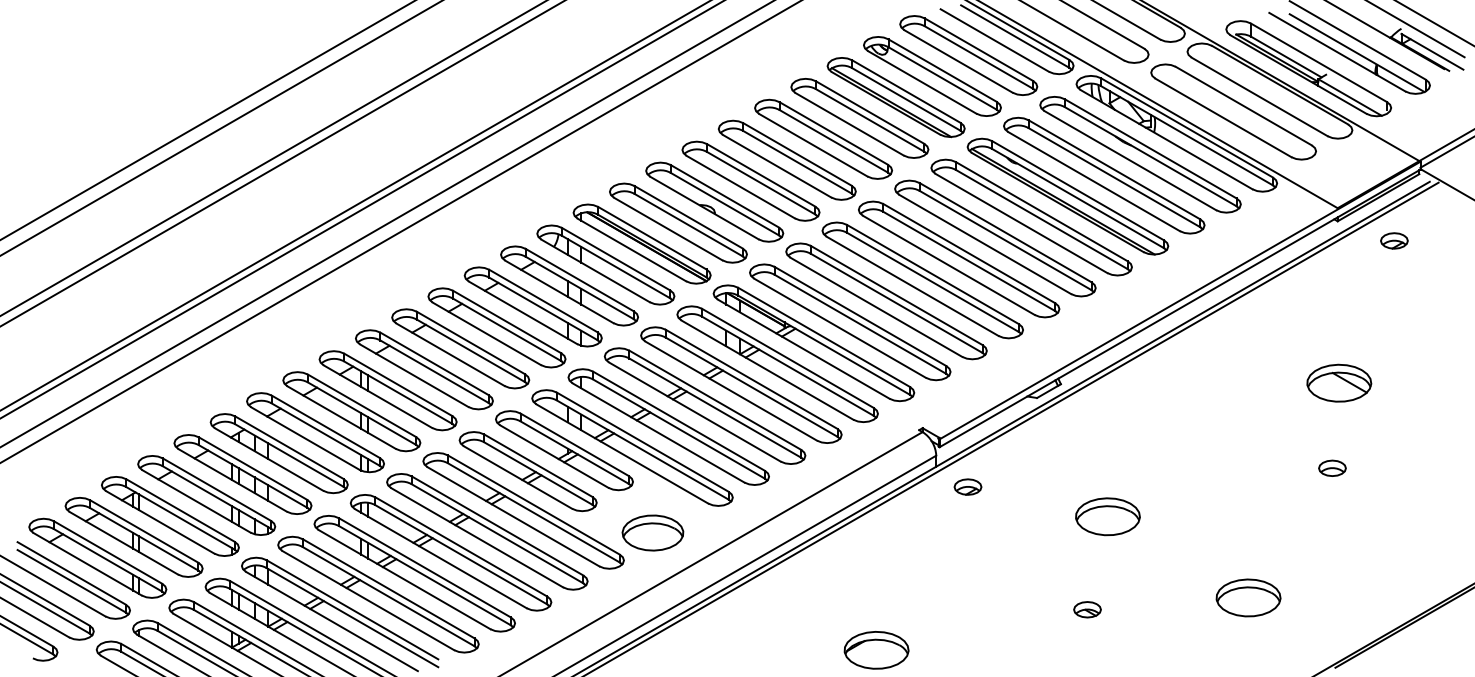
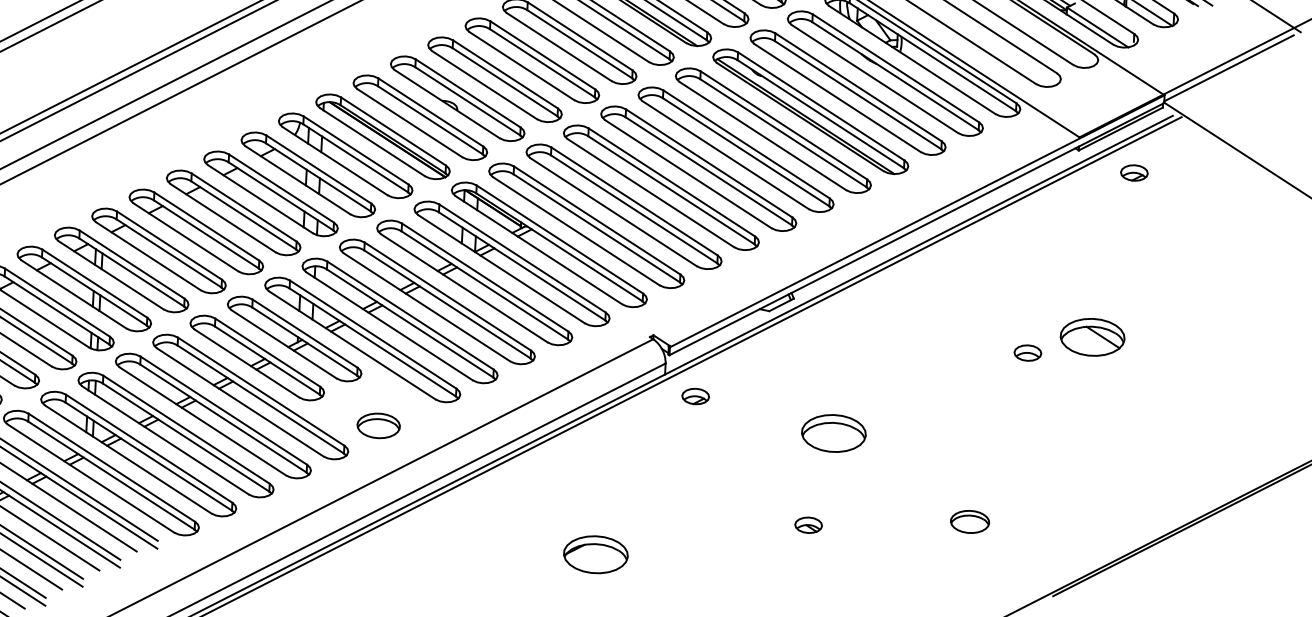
part: (1339, 382) -> (1092, 336), moved
part: (1332, 467) -> (1027, 352), moved
part: (652, 532) -> (378, 425), size x0.7
part: (1248, 597) -> (970, 521), size x0.6

